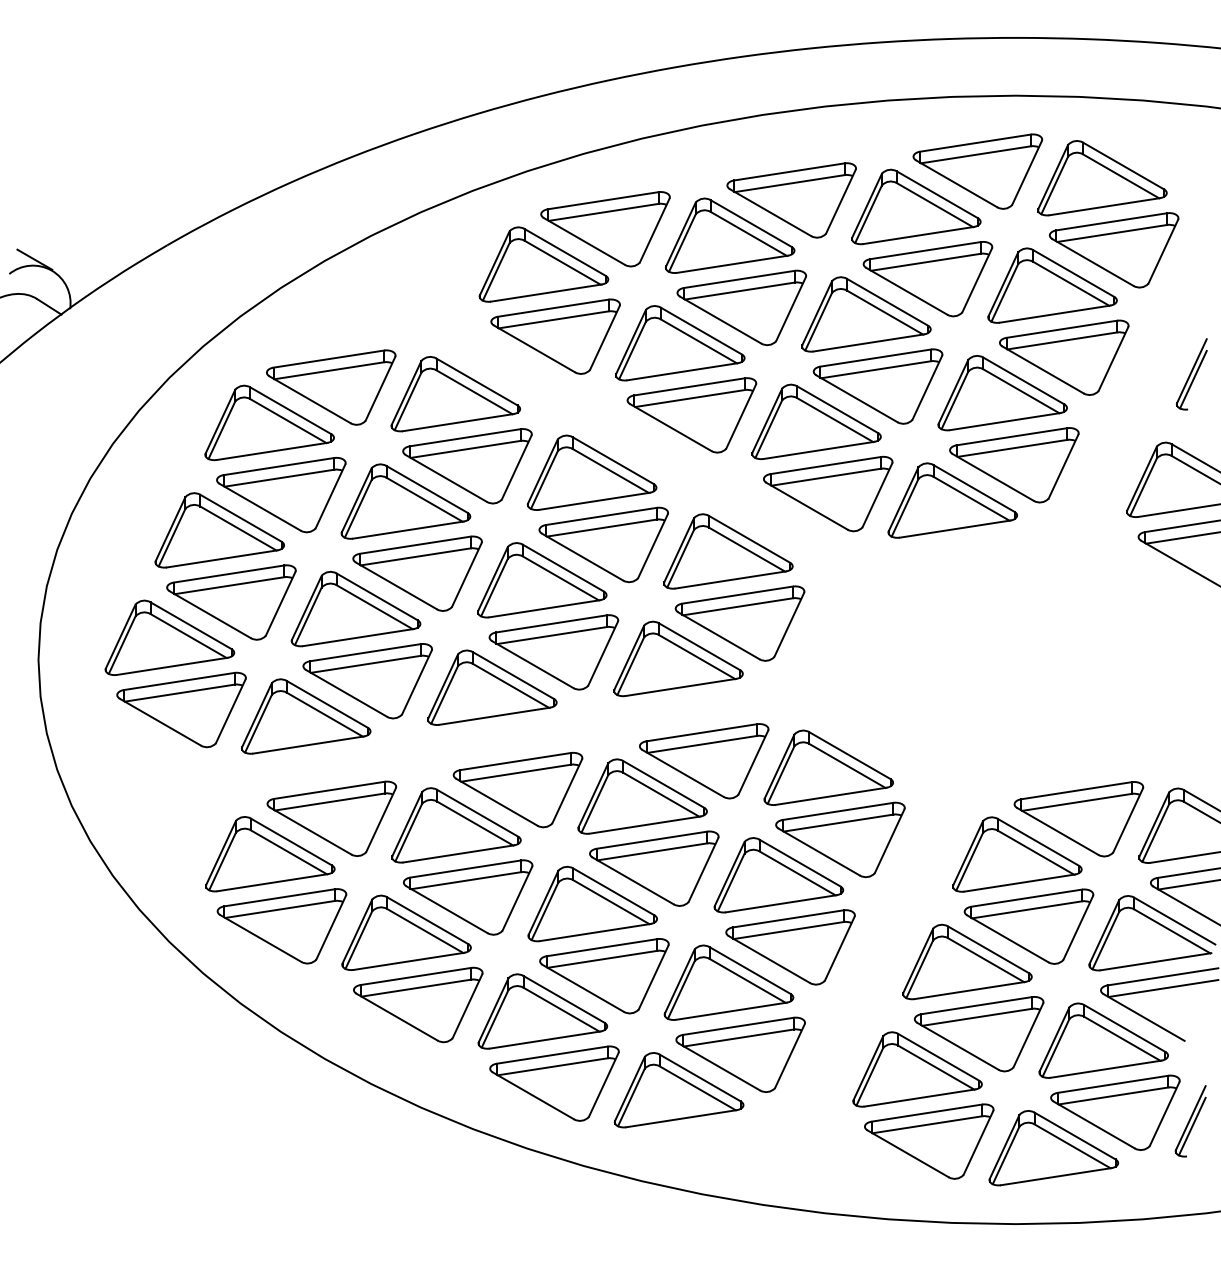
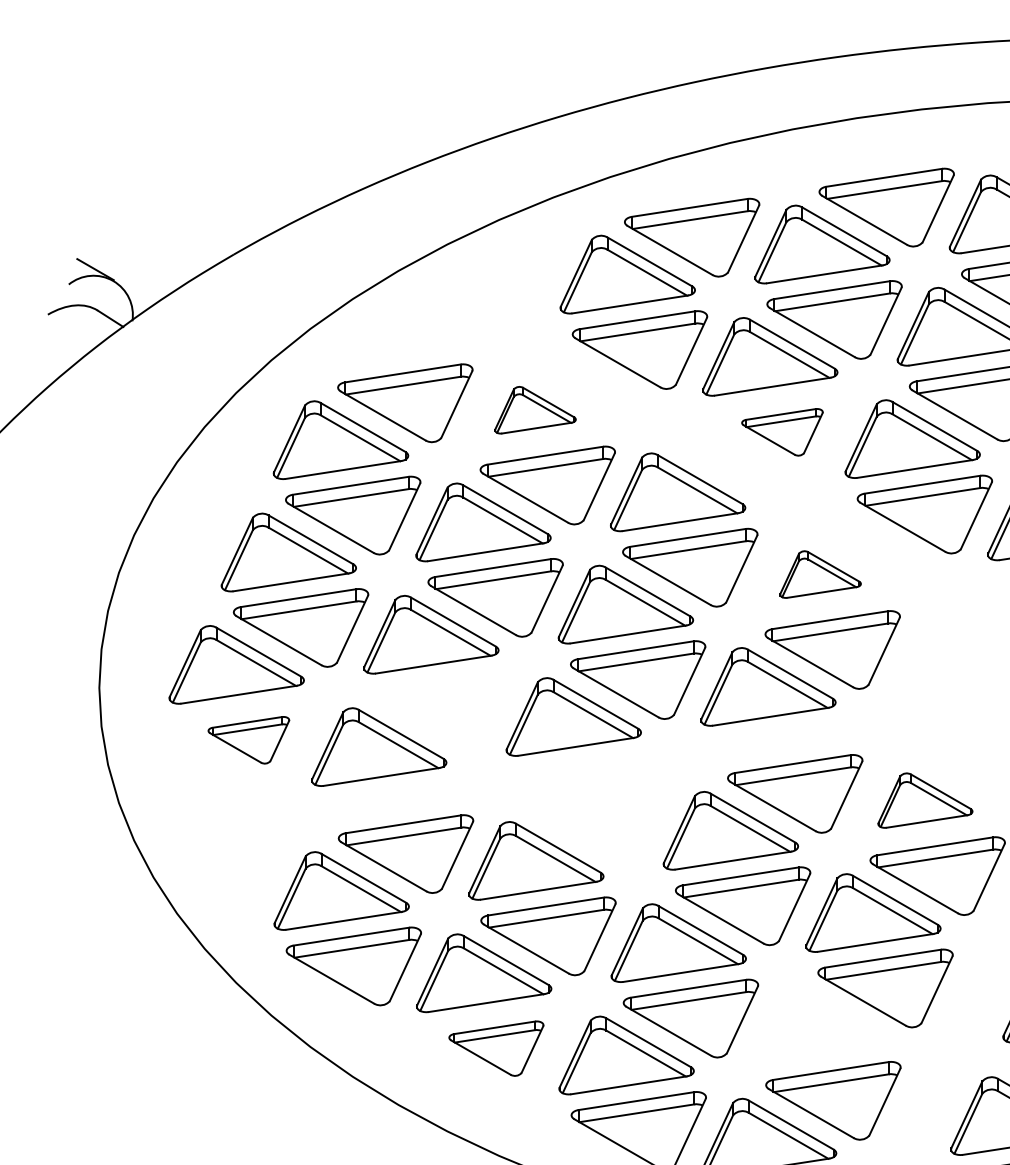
part: (455, 394) -> (535, 410), size x0.6
part: (691, 415) -> (781, 432), size x0.6
part: (728, 551) -> (820, 574), size x0.6
part: (367, 681) -> (443, 710), removed
part: (181, 709) -> (248, 739), size x0.6
part: (828, 767) -> (925, 800), size x0.7
part: (517, 789) -> (600, 823), removed
part: (728, 982) -> (820, 1025), removed
part: (418, 1004) -> (496, 1048), size x0.7

